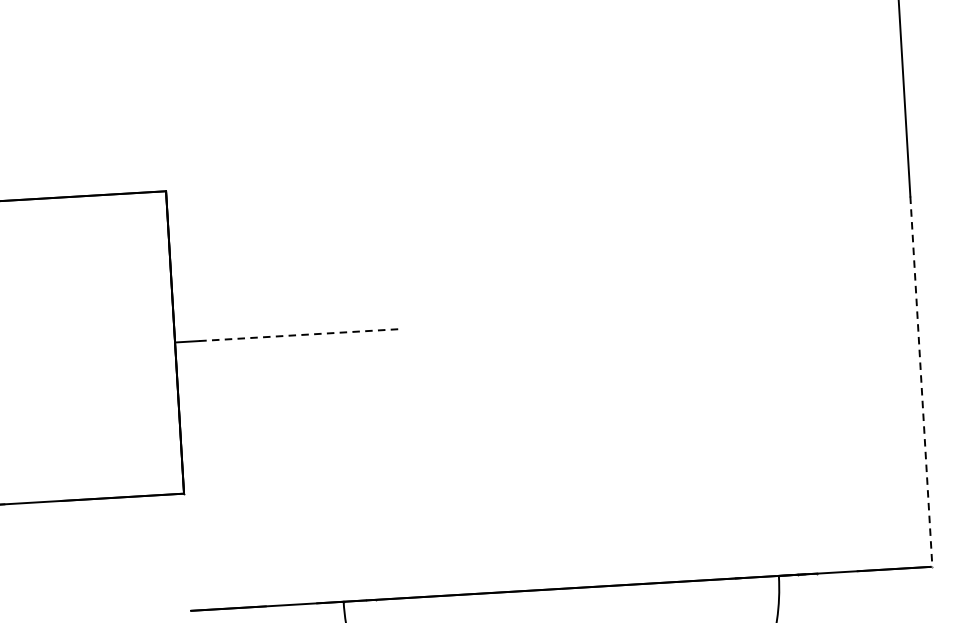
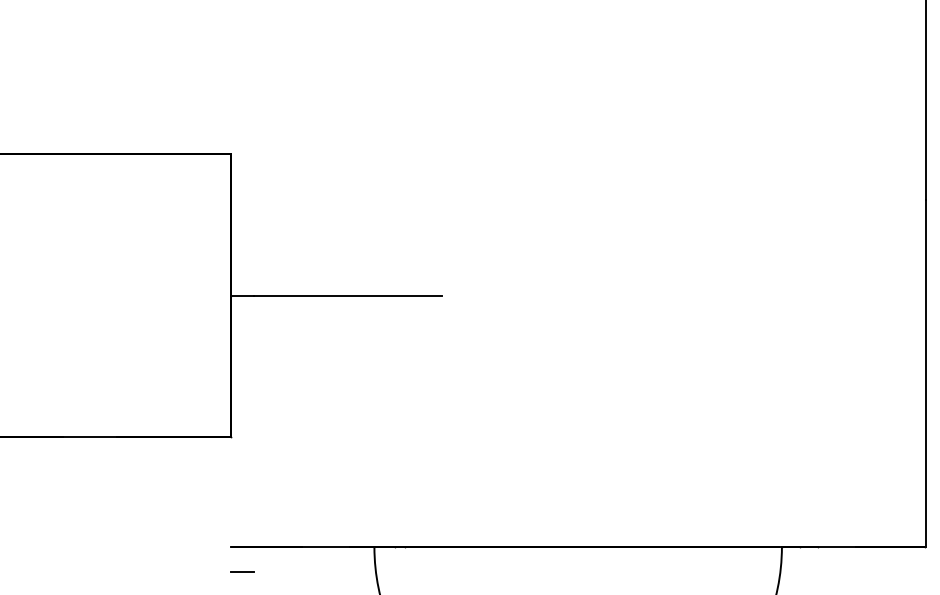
line: (298, 334) -> (347, 295), dashed -> solid
line: (921, 382) -> (925, 374), dashed -> solid

